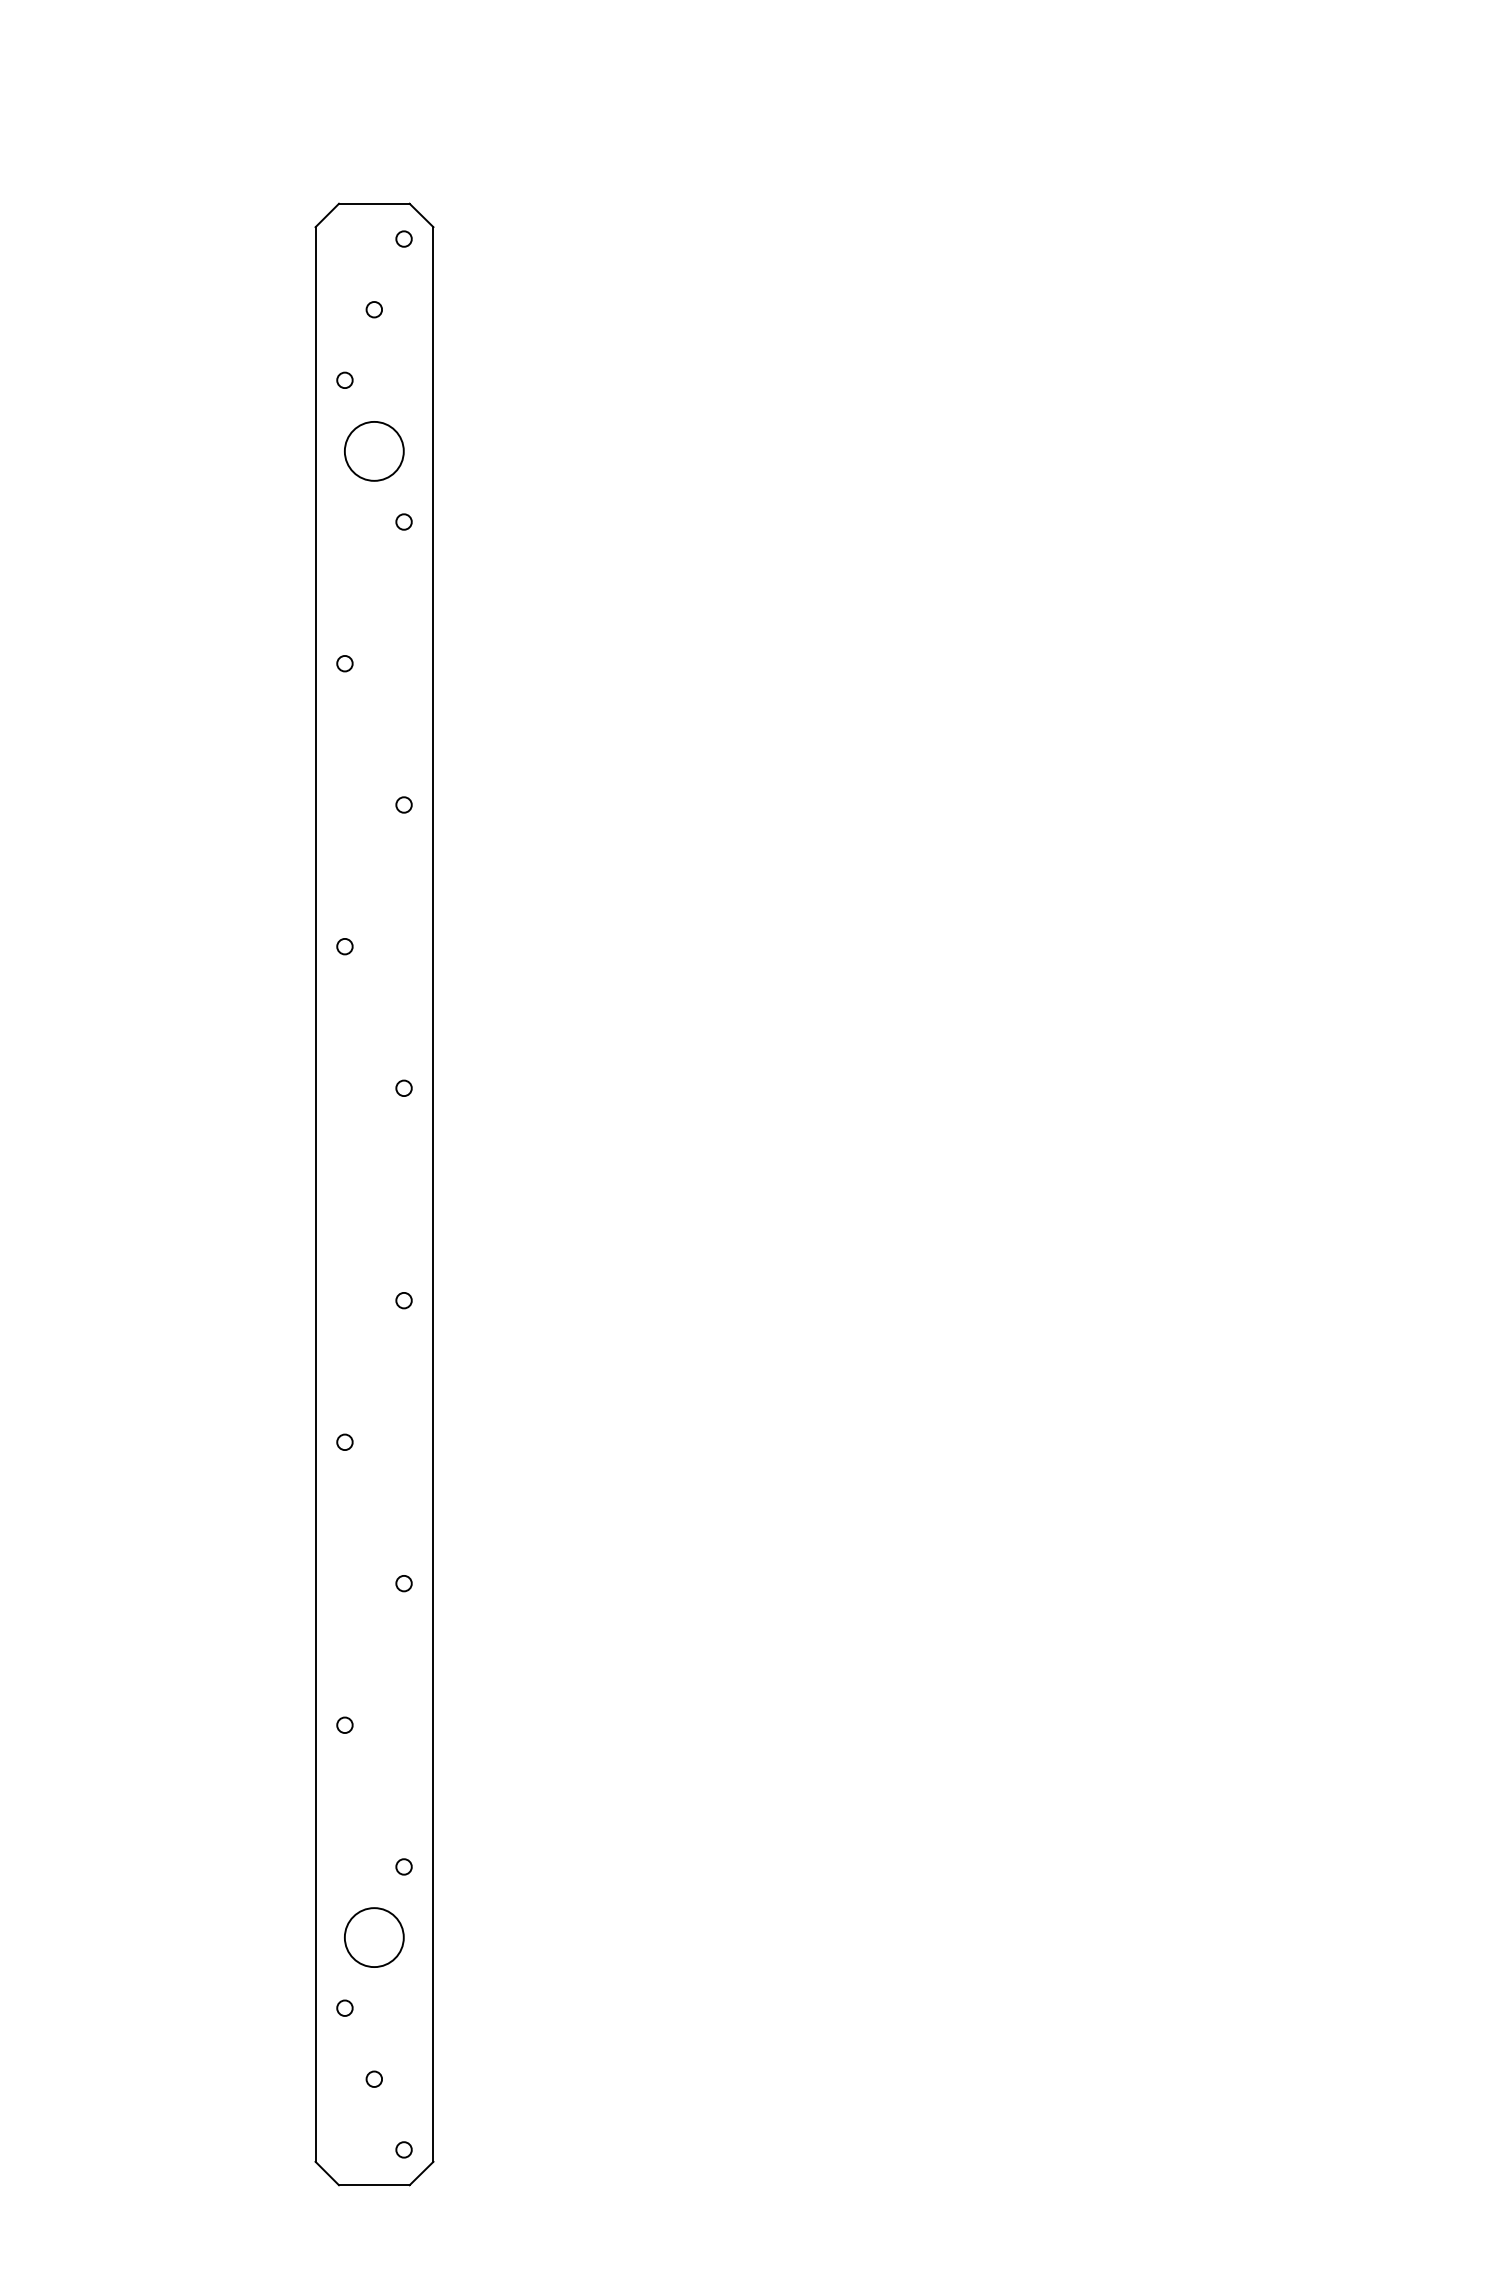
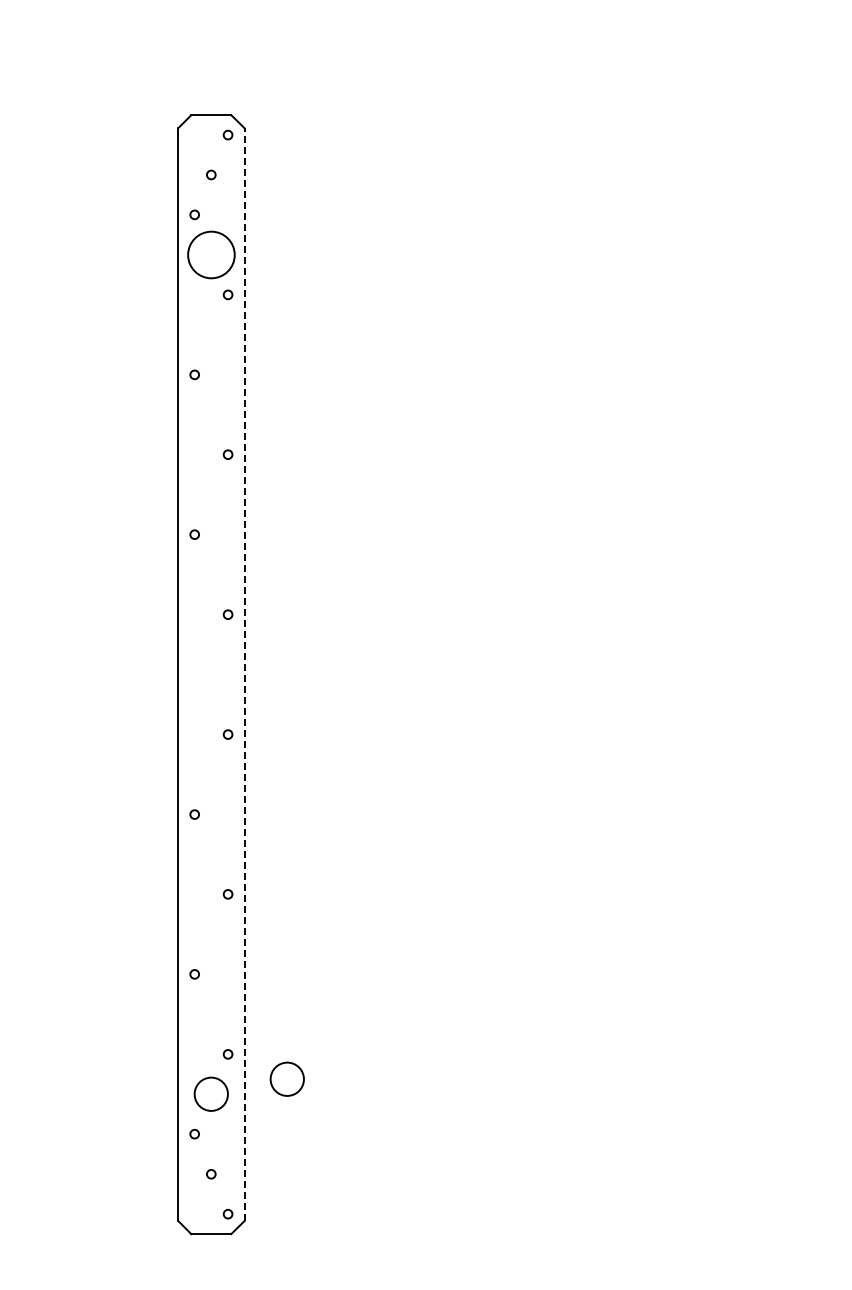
circle: (372, 450) -> (210, 254), size x1.4
line: (433, 1194) -> (244, 674), solid -> dashed
circle: (507, 1909) -> (286, 1078), added

